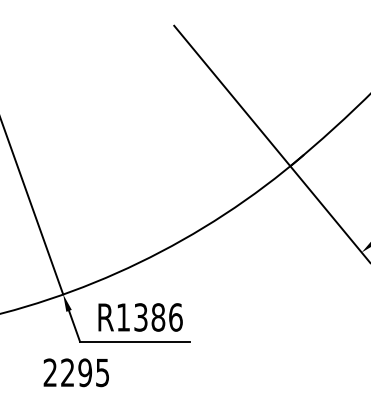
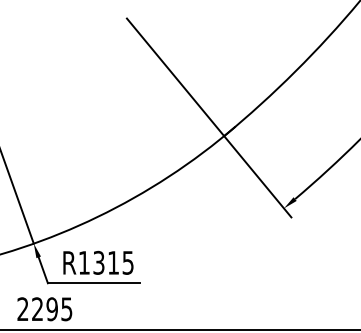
text: (167, 316) -> (121, 262), R1386 -> R1315

